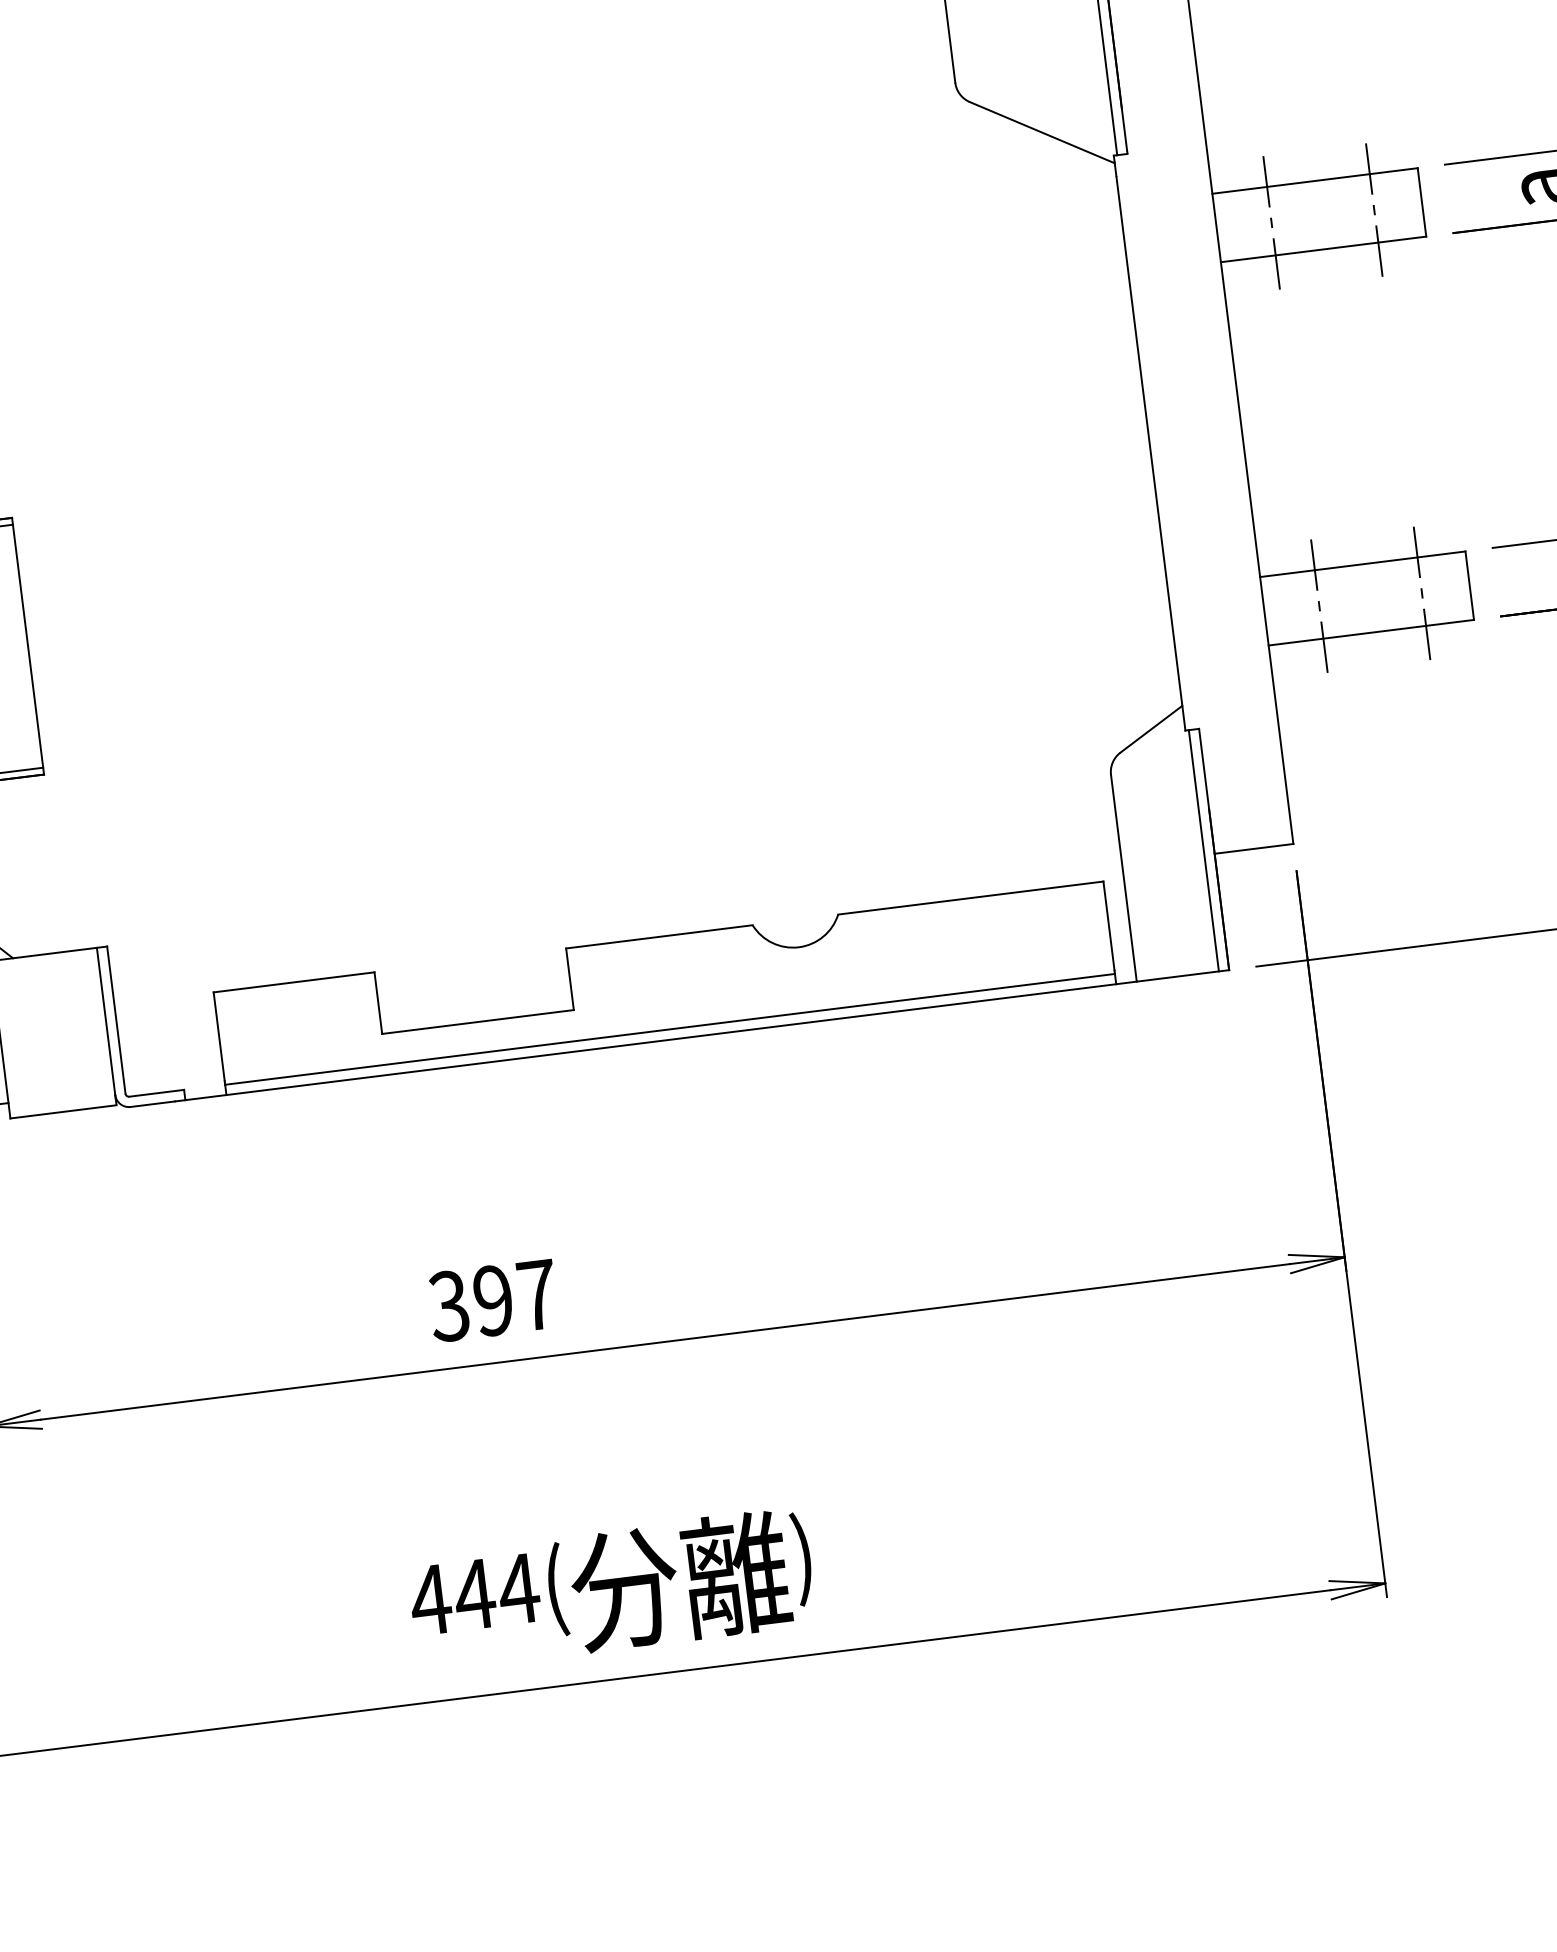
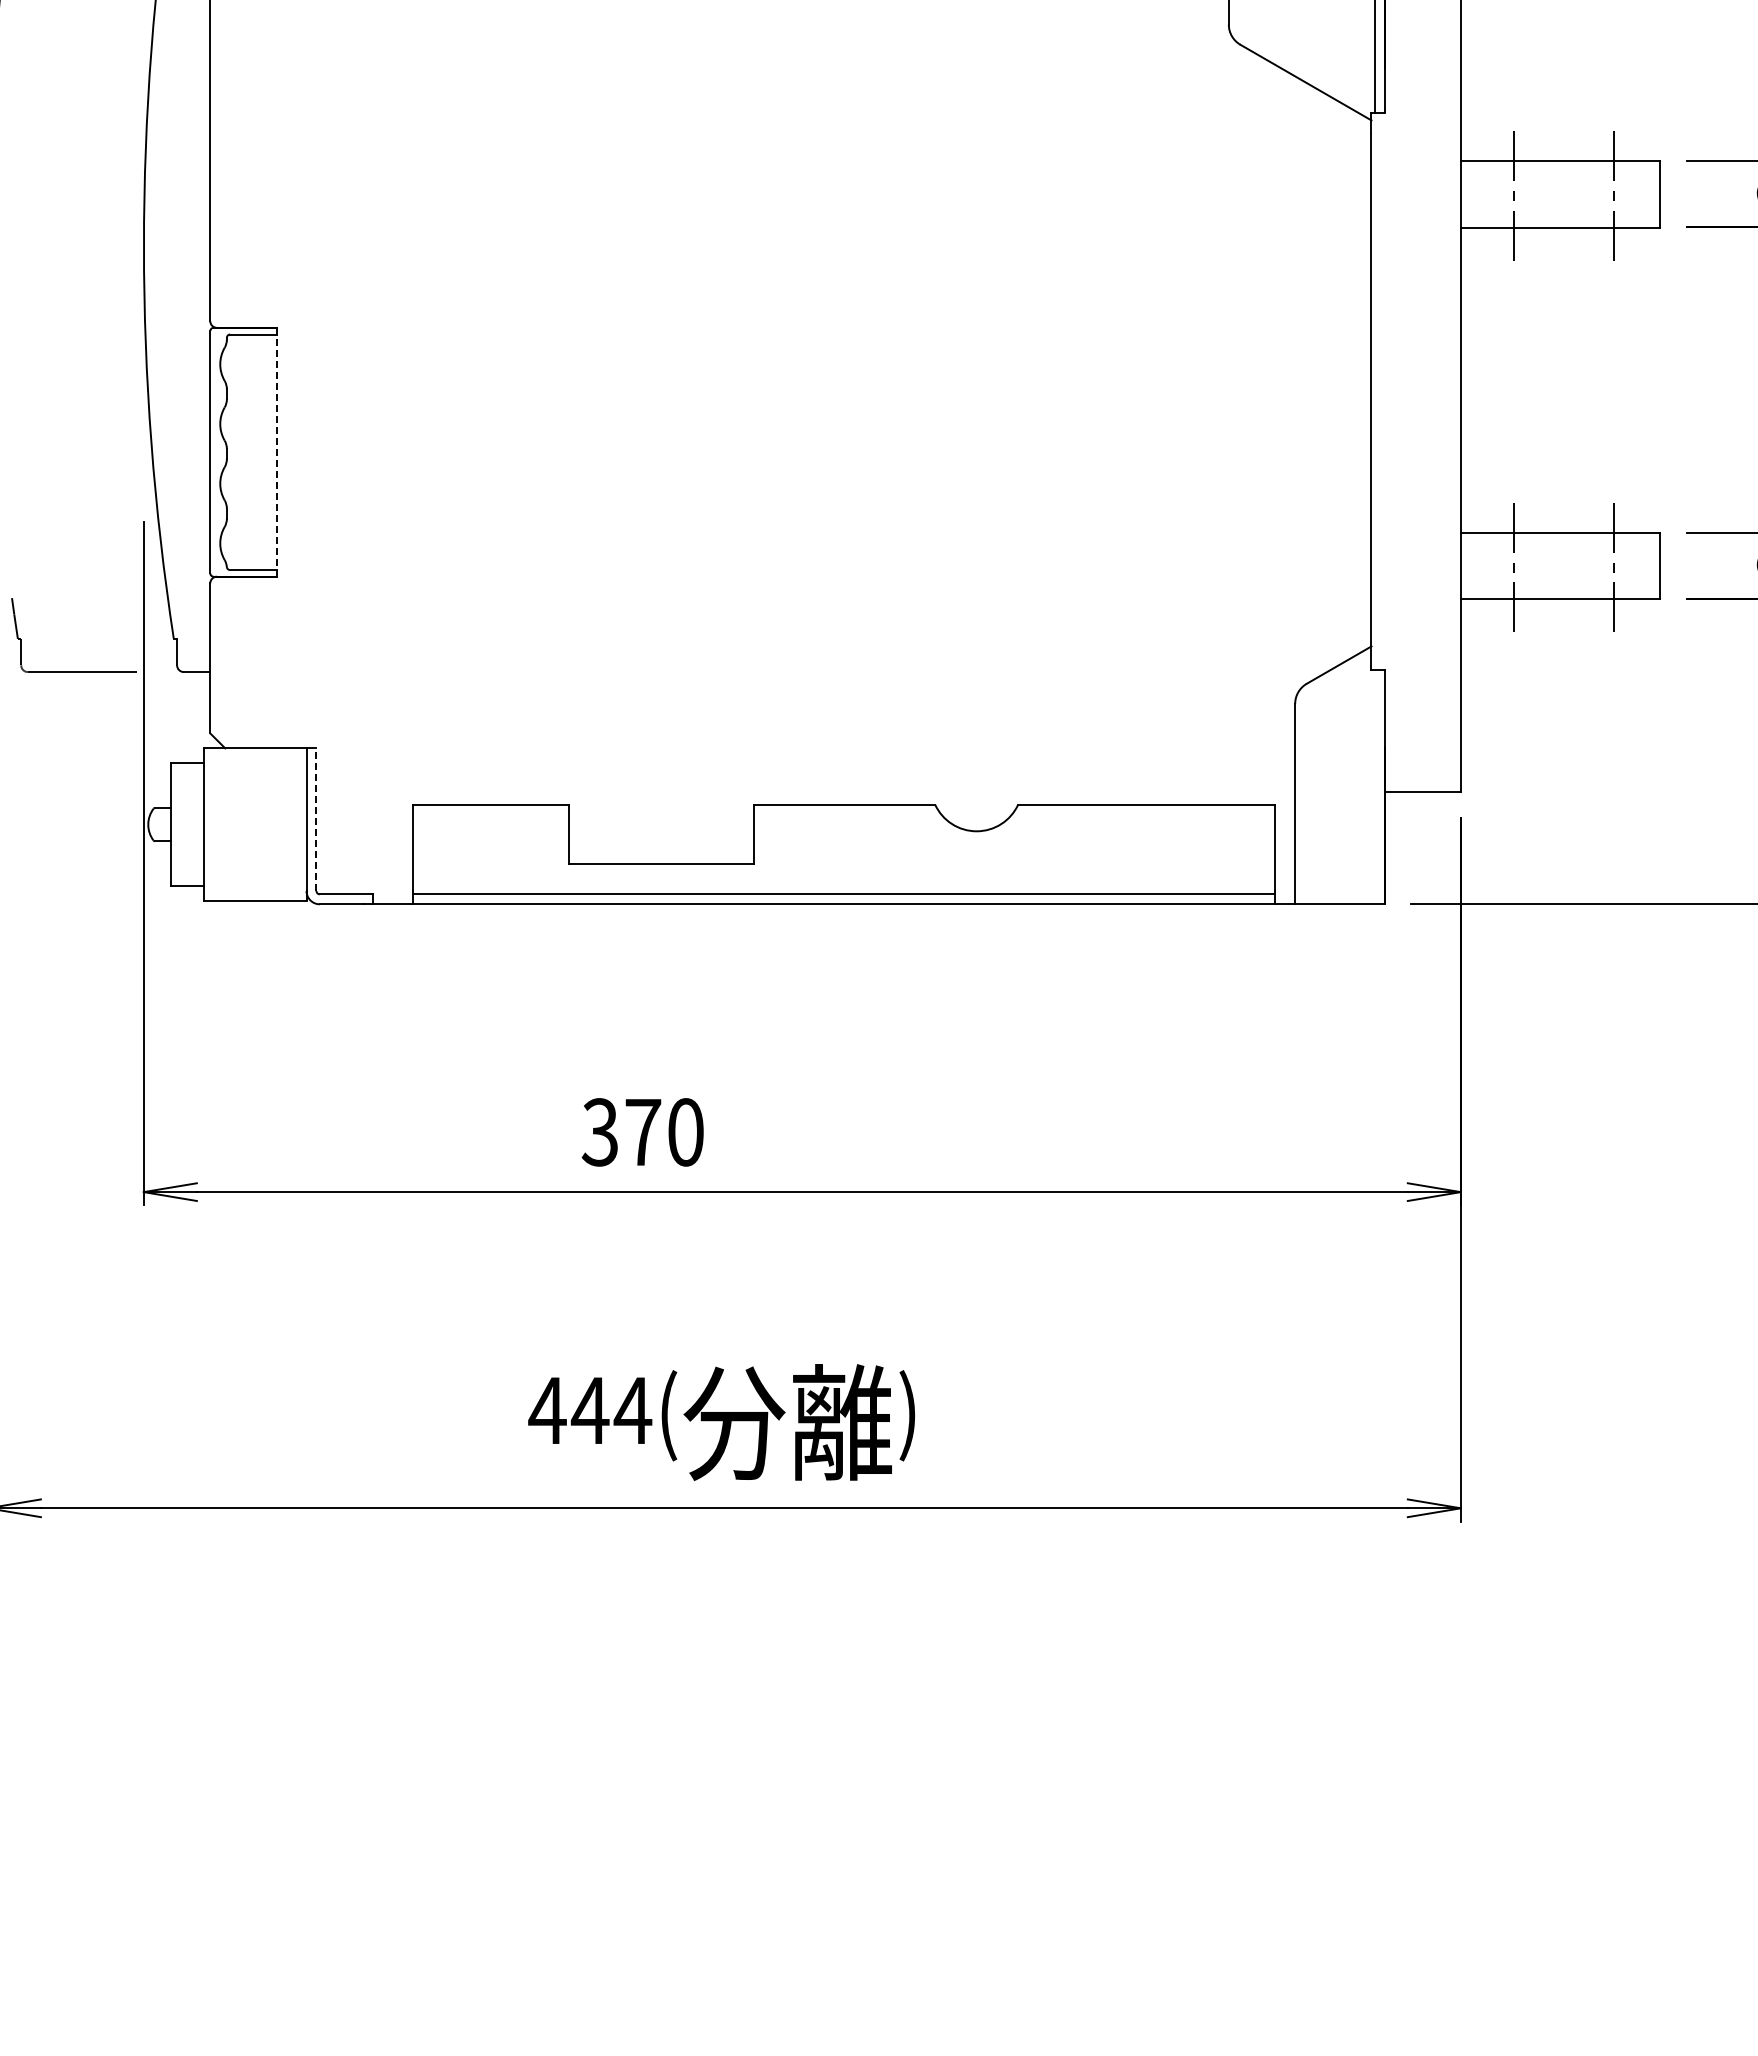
line: (27, 645) -> (276, 451), solid -> dashed
line: (1203, 850) -> (1374, 787), removed
line: (116, 1019) -> (316, 819), solid -> dashed
text: (515, 1298) -> (664, 1132), 397 -> 370

